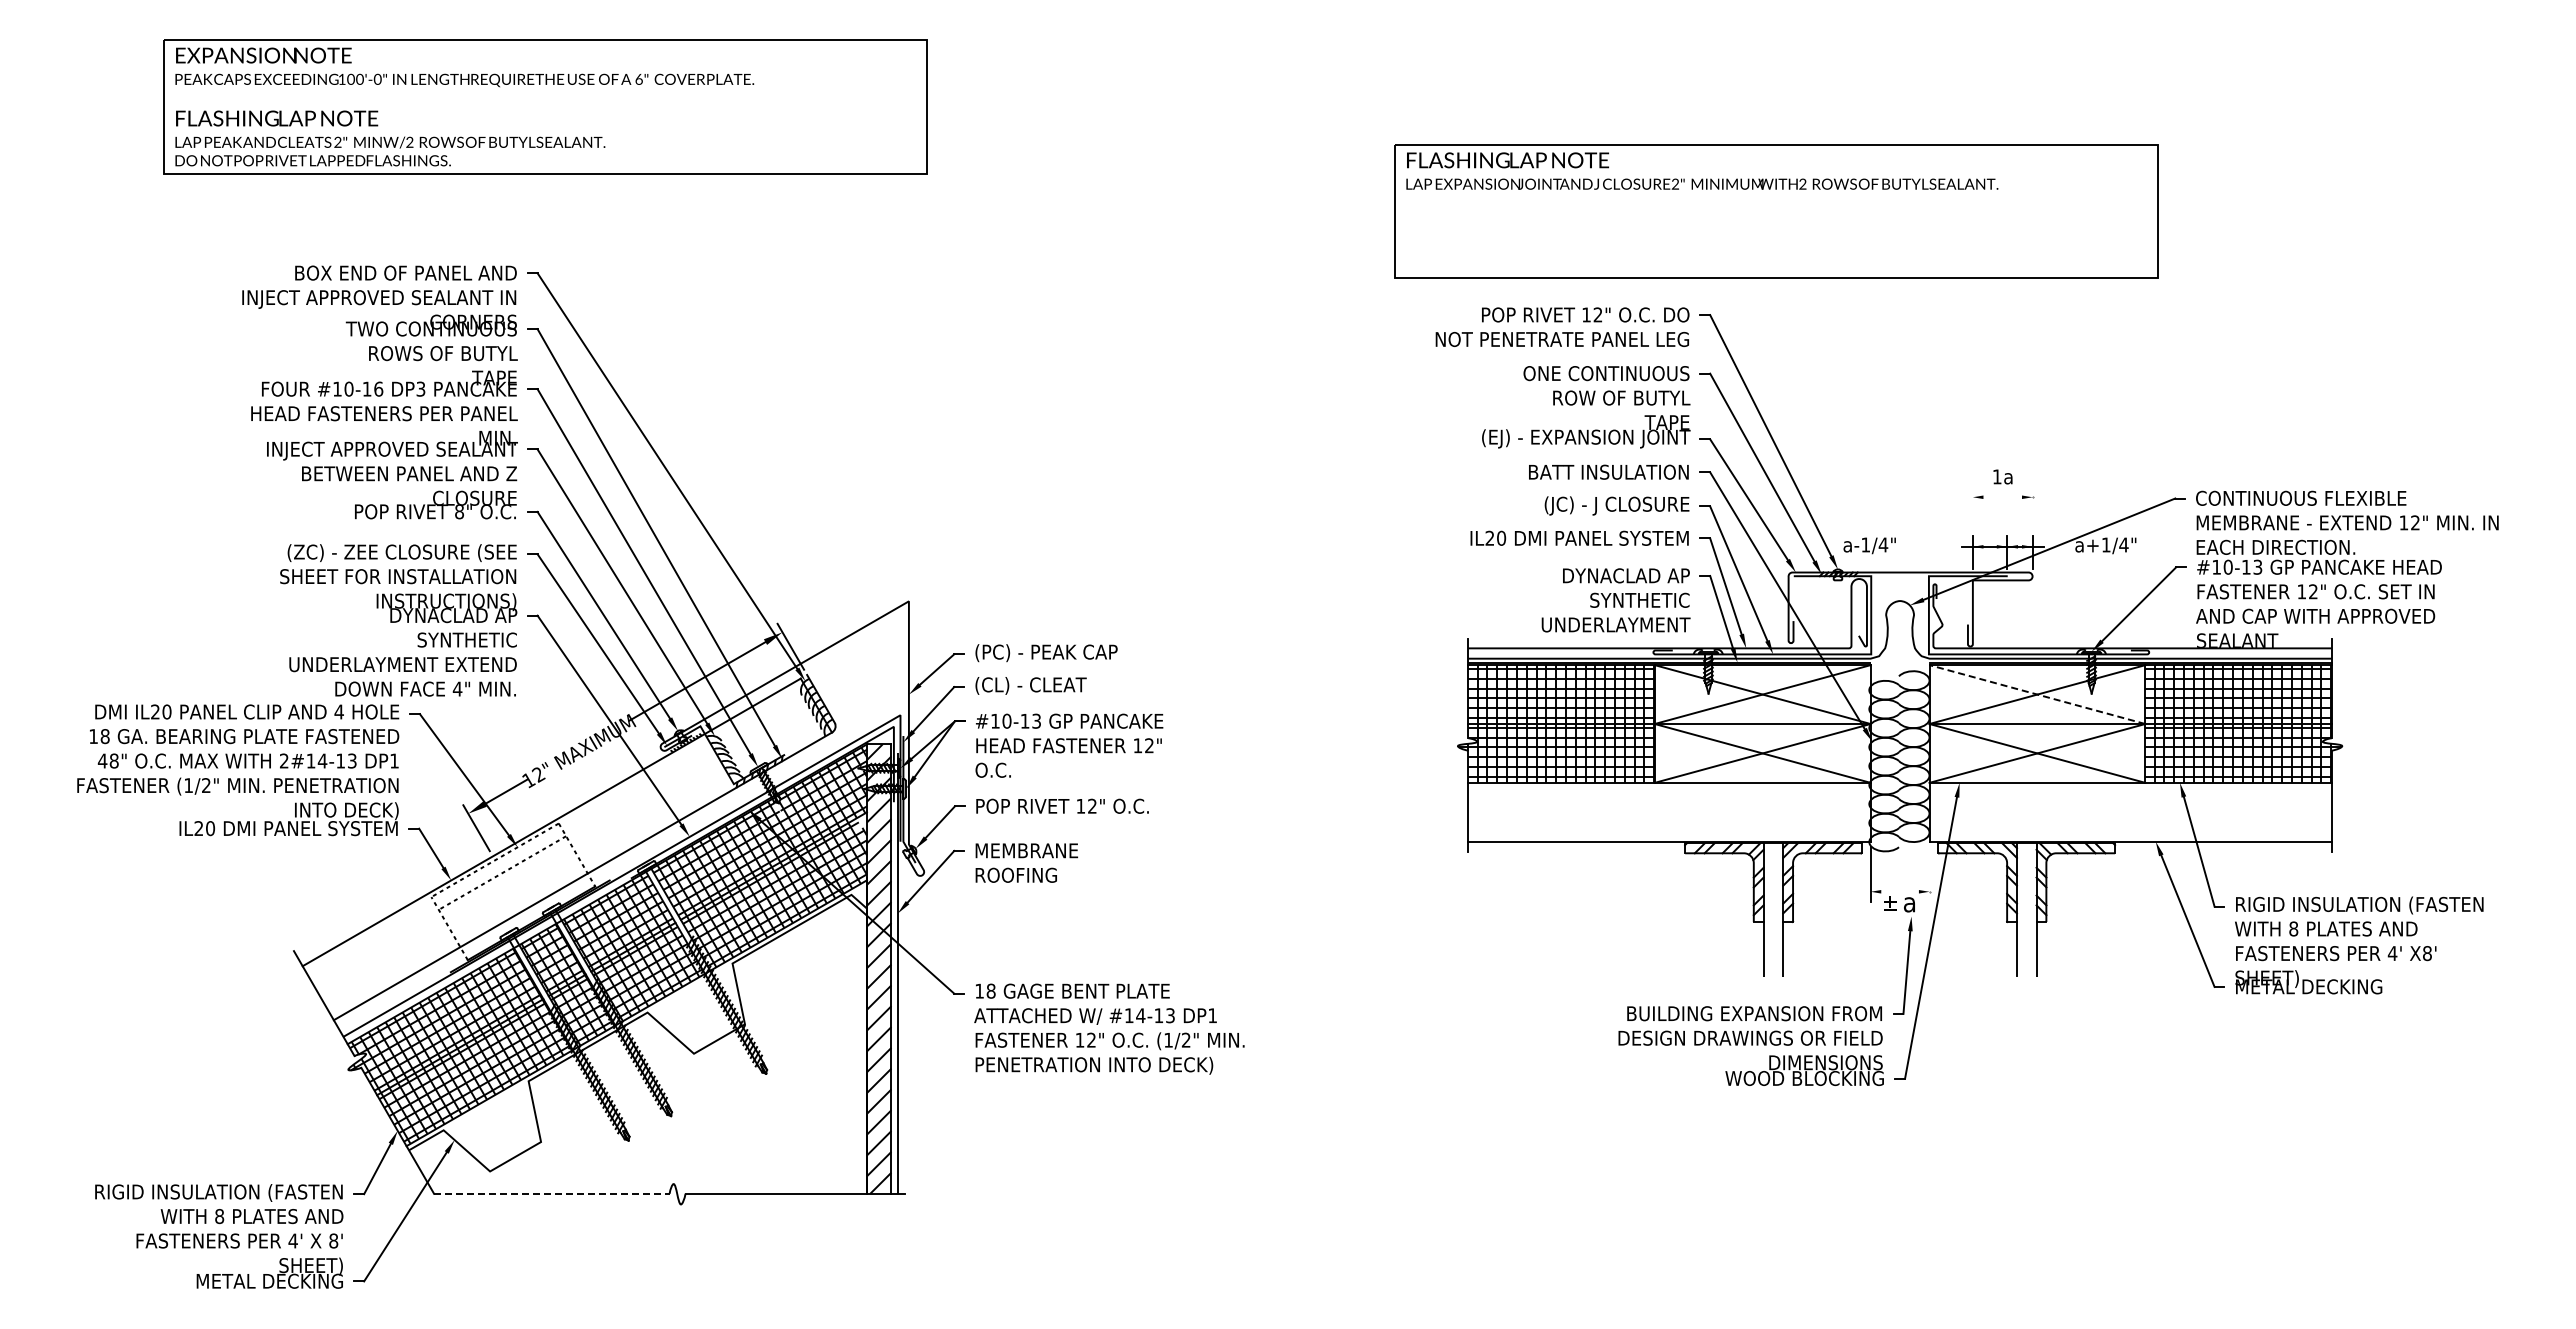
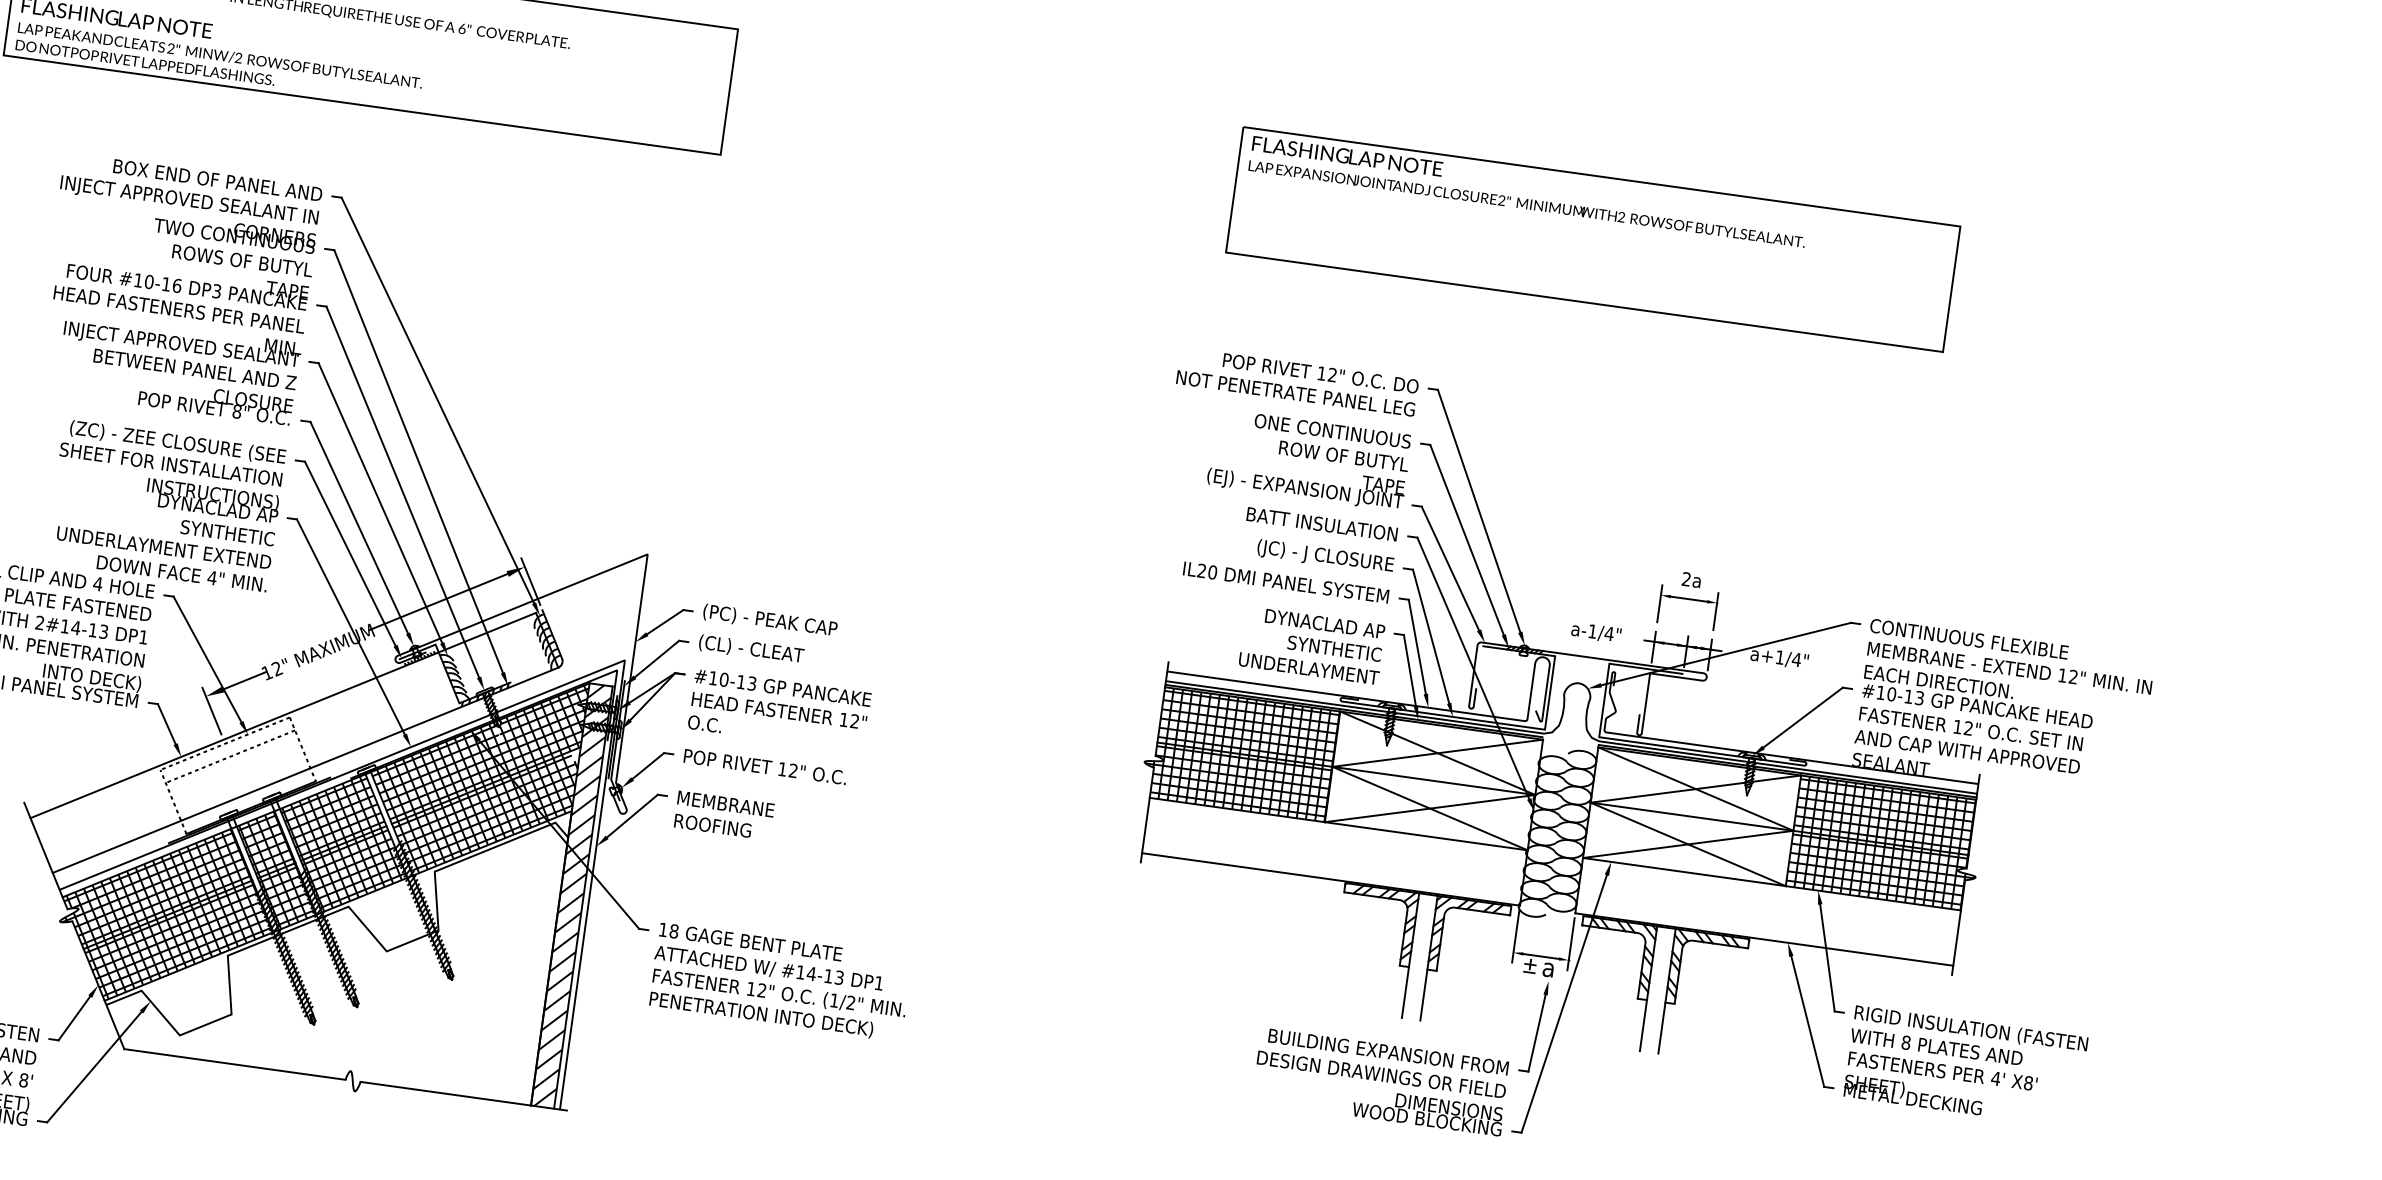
part: (1776, 211) -> (1593, 239), moved
text: (1996, 476) -> (1685, 578), 1a -> 2a
line: (2002, 497) -> (1688, 599), added
line: (1972, 505) -> (1659, 602), added
line: (2032, 505) -> (1715, 610), added
text: (1869, 545) -> (1596, 632), moved
line: (2037, 694) -> (1695, 789), dashed -> solid
line: (1929, 874) -> (1571, 944), added
line: (1899, 891) -> (1540, 956), added
line: (551, 1193) -> (234, 1064), dashed -> solid

